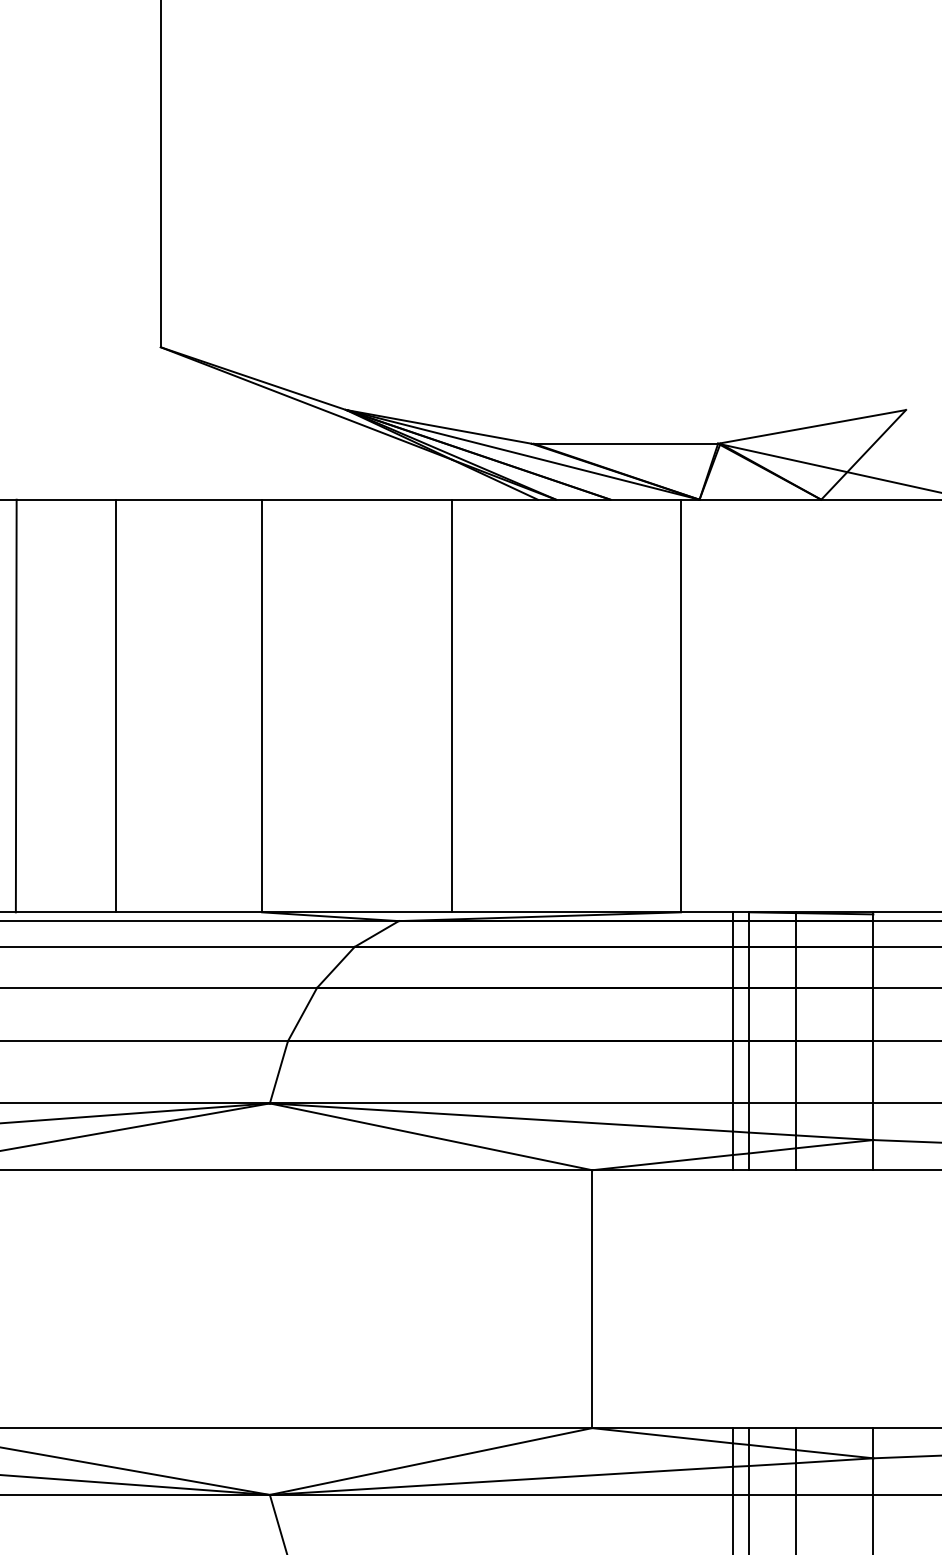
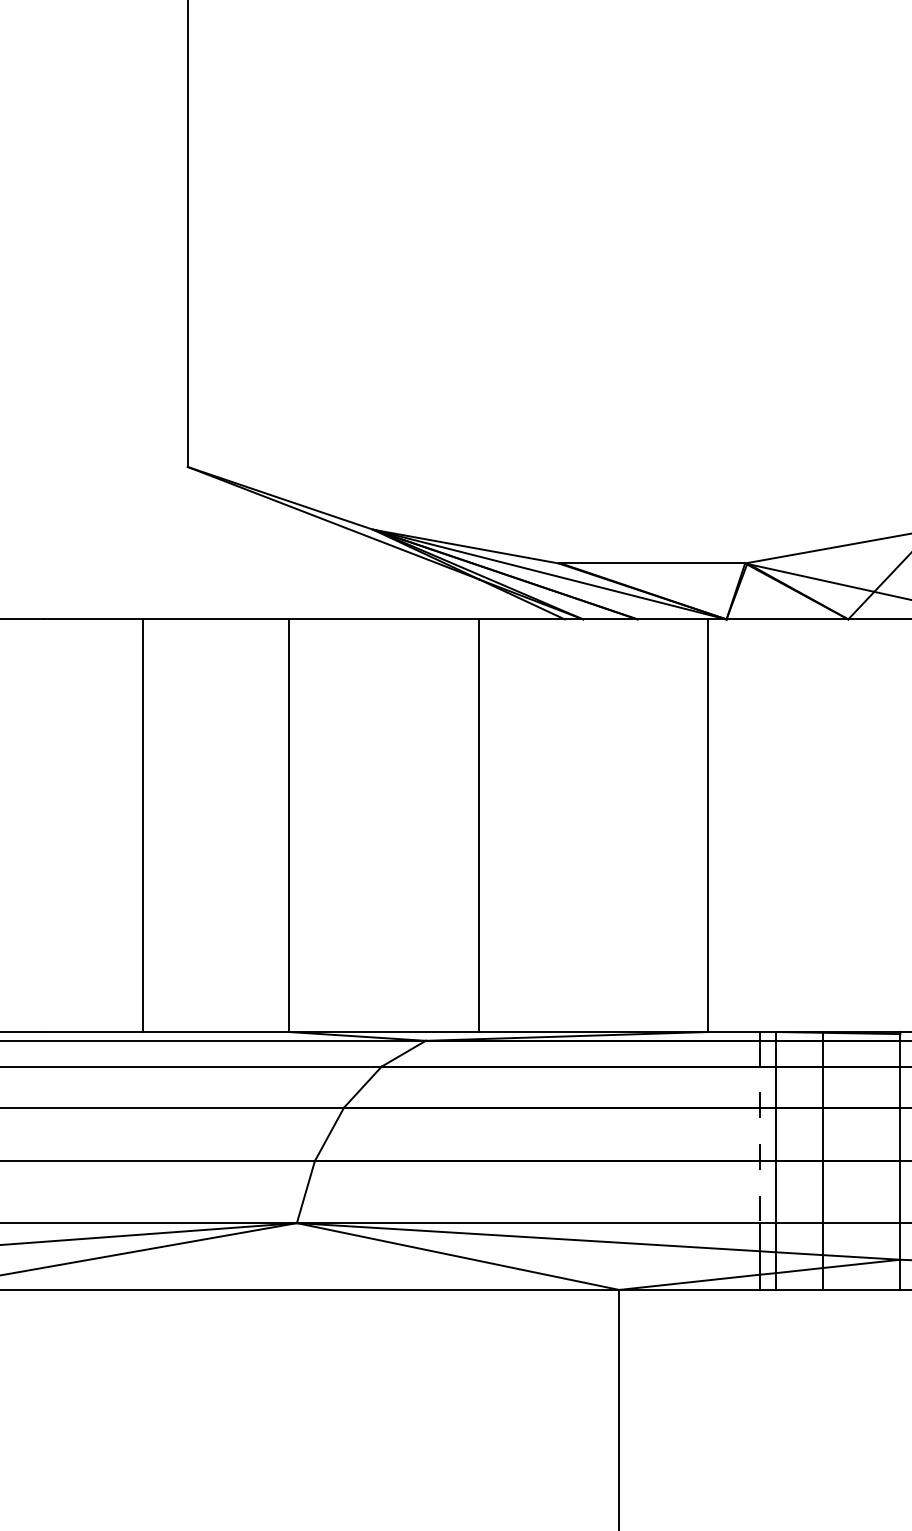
line: (15, 705) -> (42, 825), removed
line: (732, 1012) -> (759, 1132), solid -> dashed

